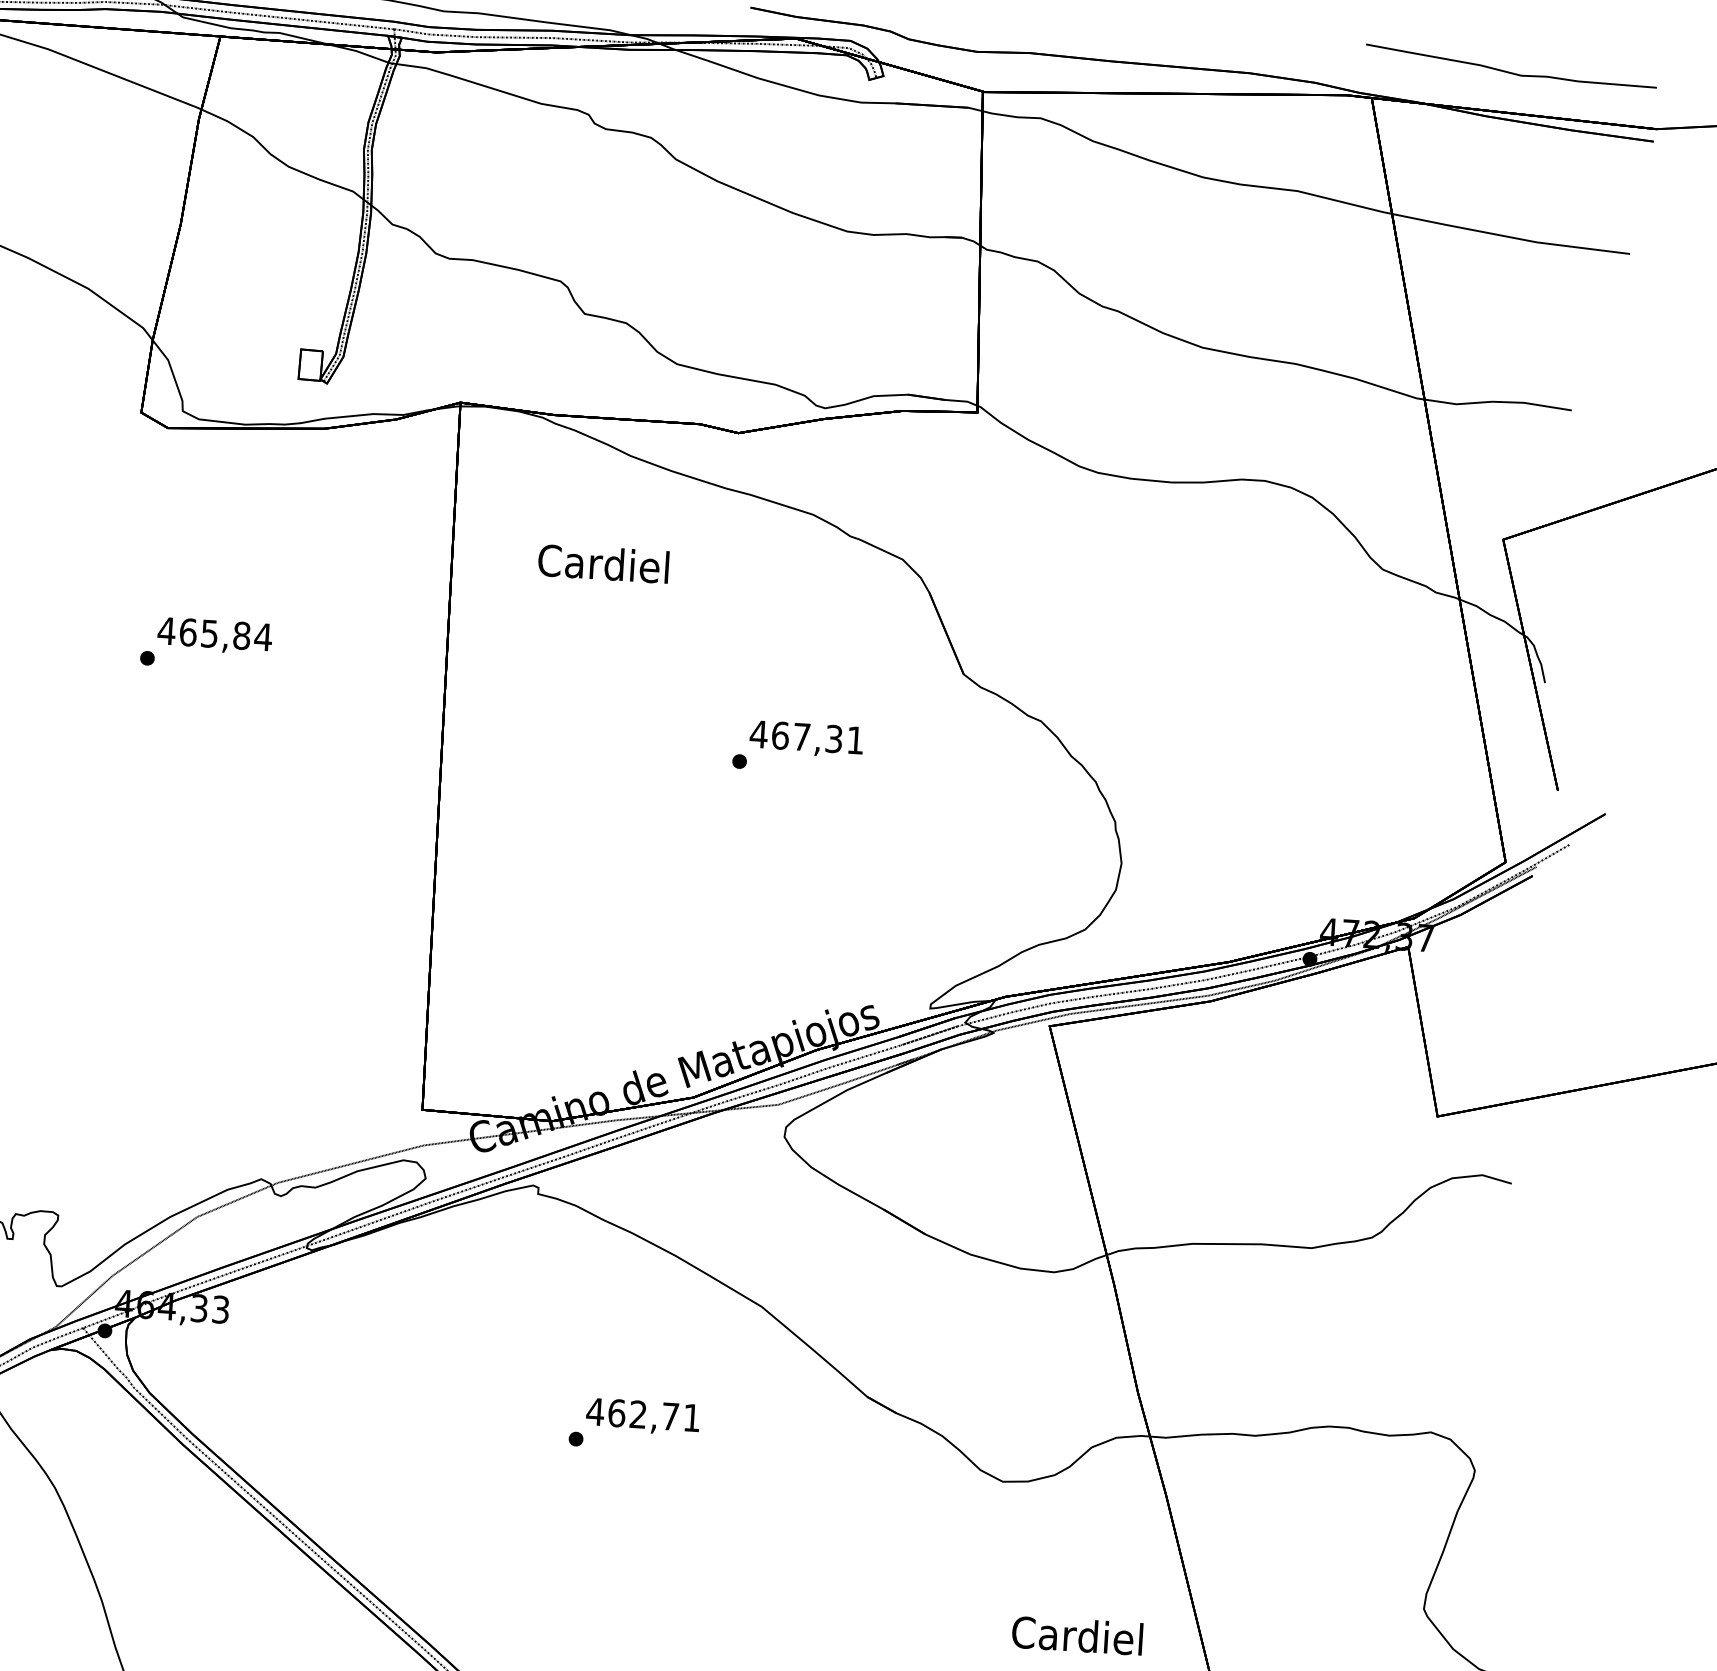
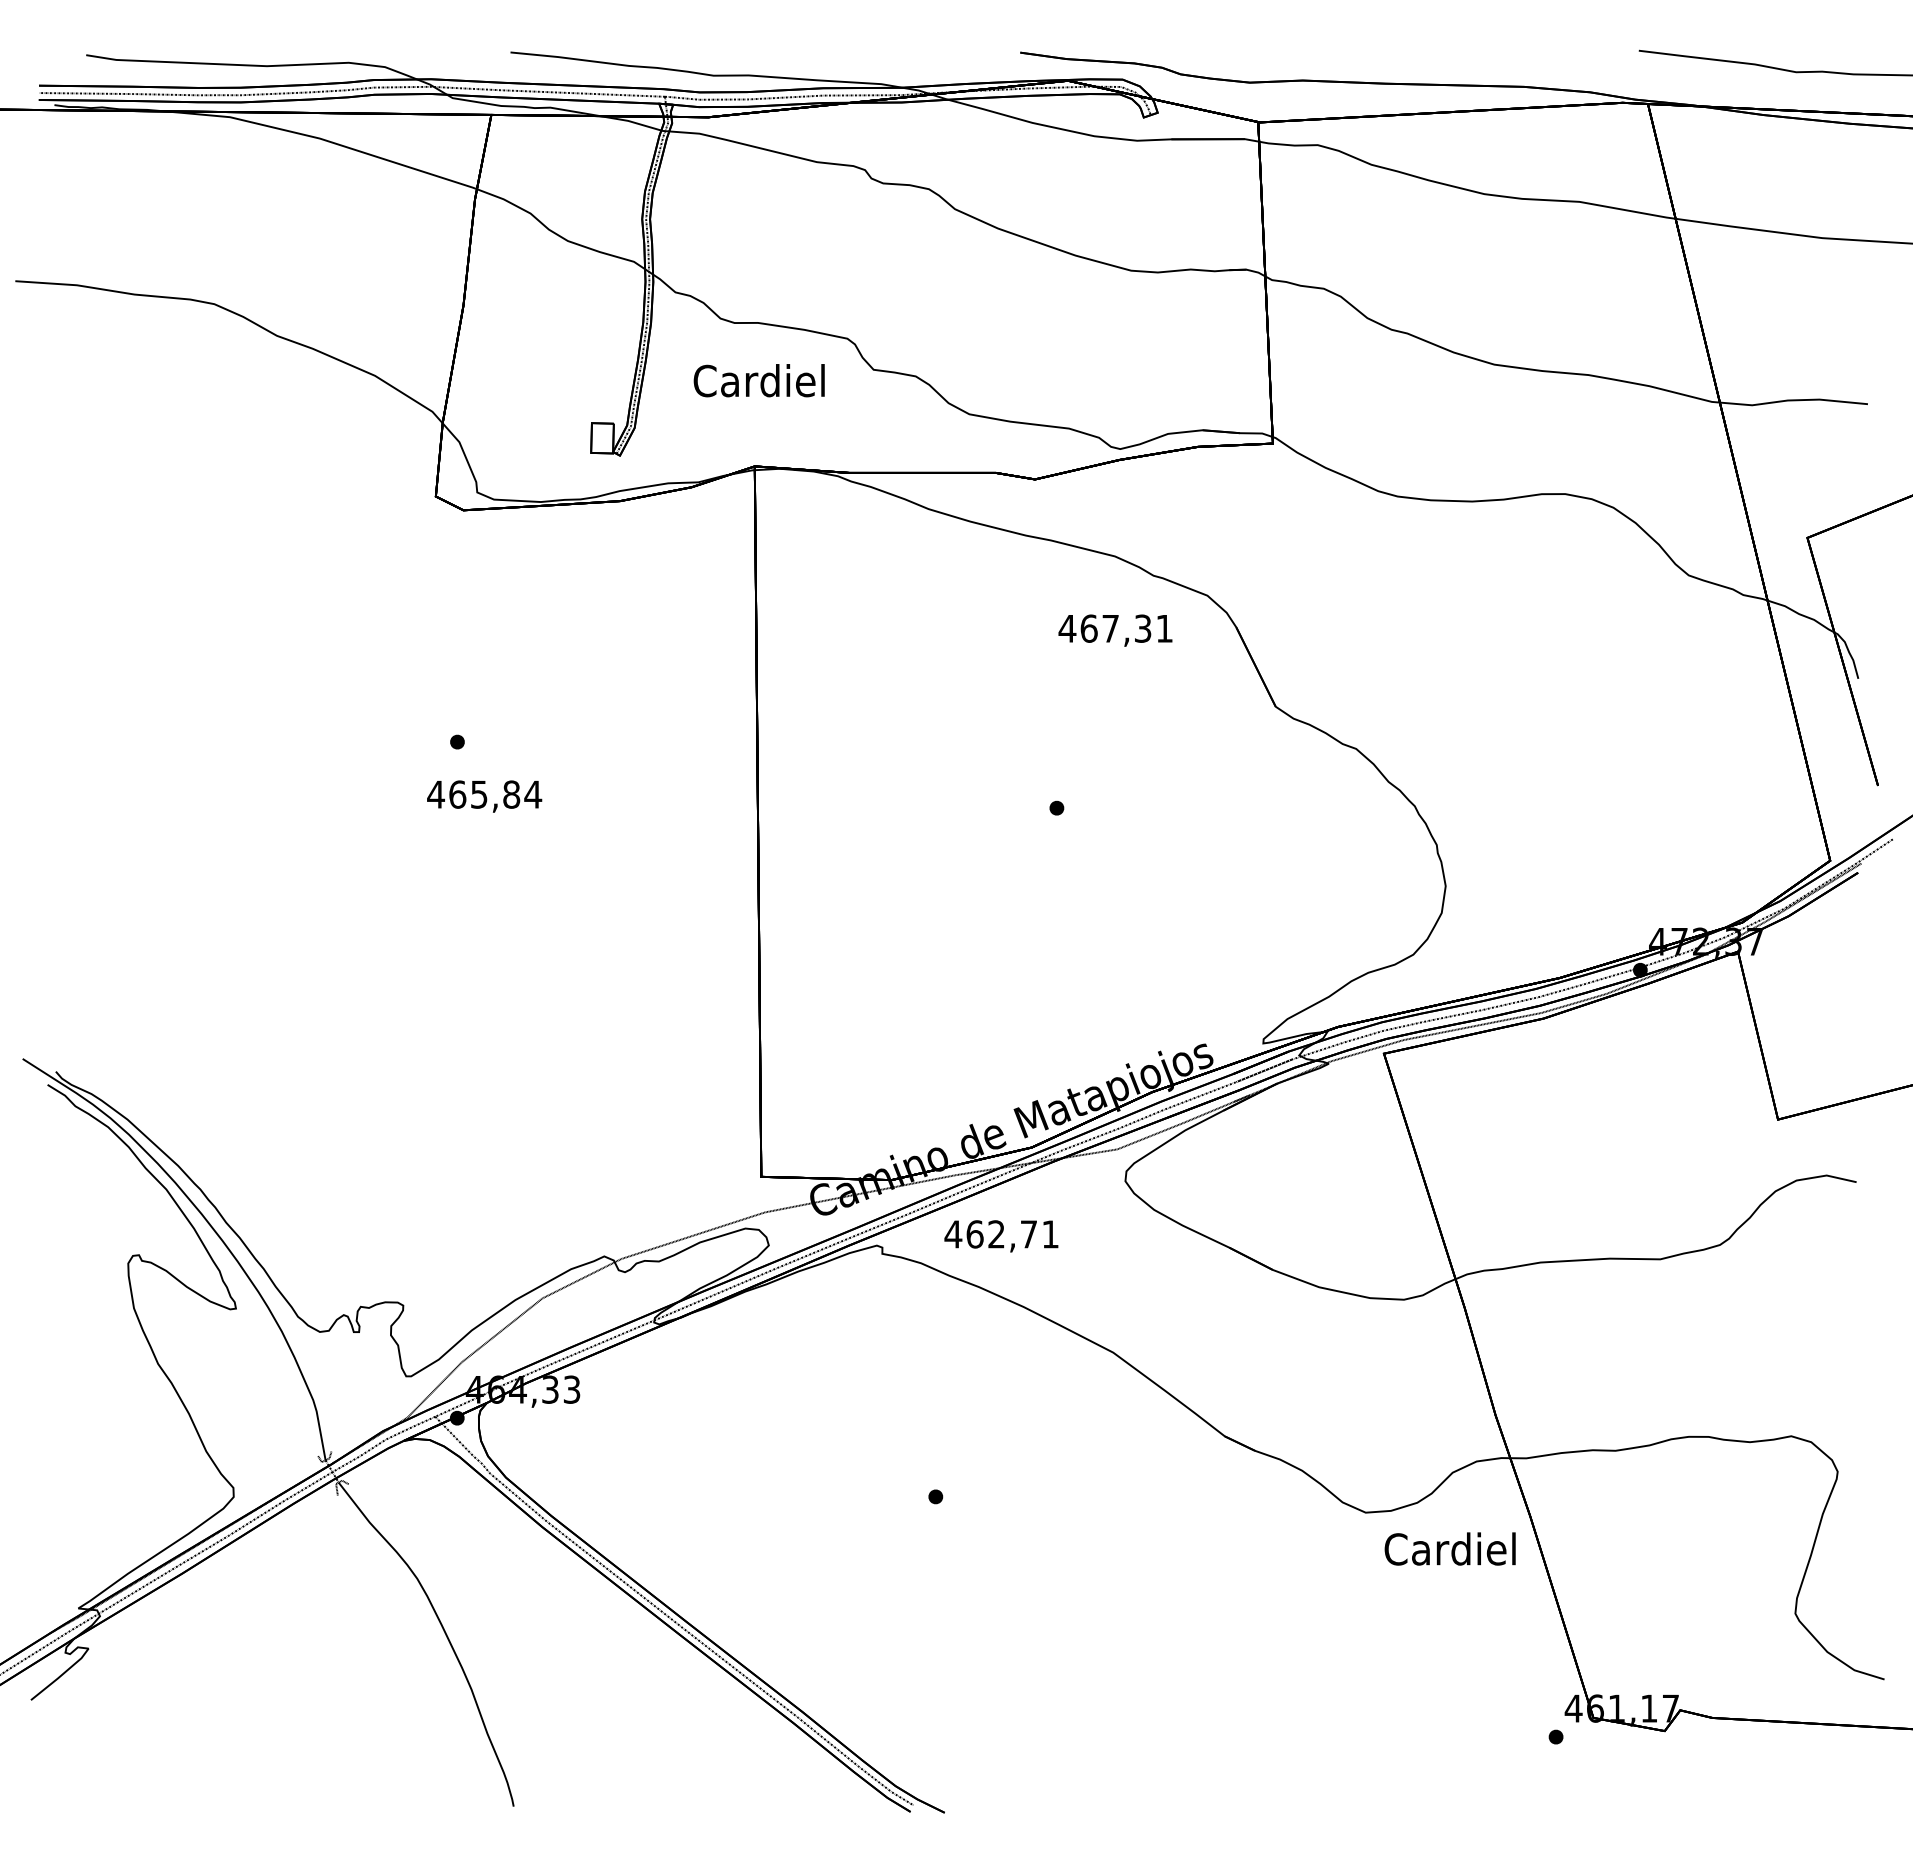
text: (602, 563) -> (758, 380), moved
text: (214, 635) -> (484, 796), moved
text: (806, 739) -> (1115, 630), moved
text: (643, 1416) -> (1001, 1236), moved
text: (1076, 1635) -> (1449, 1548), moved

